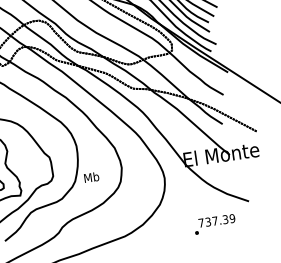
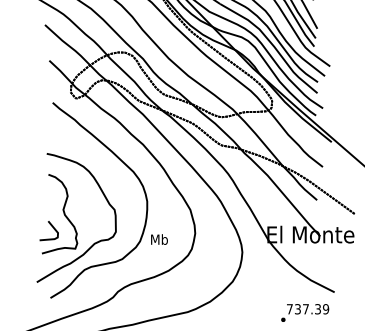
text: (215, 223) -> (305, 312), moved

